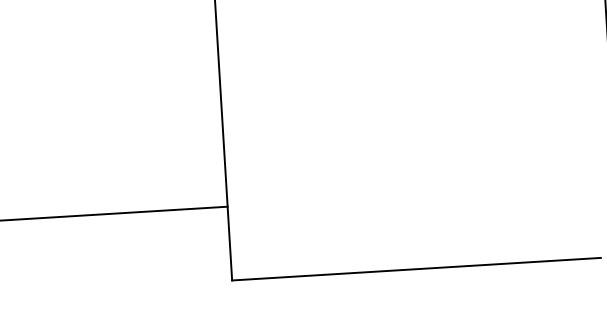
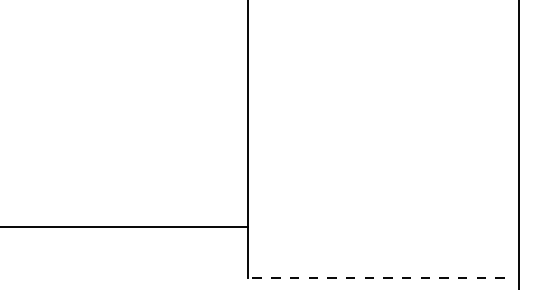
line: (415, 269) -> (375, 278), solid -> dashed

